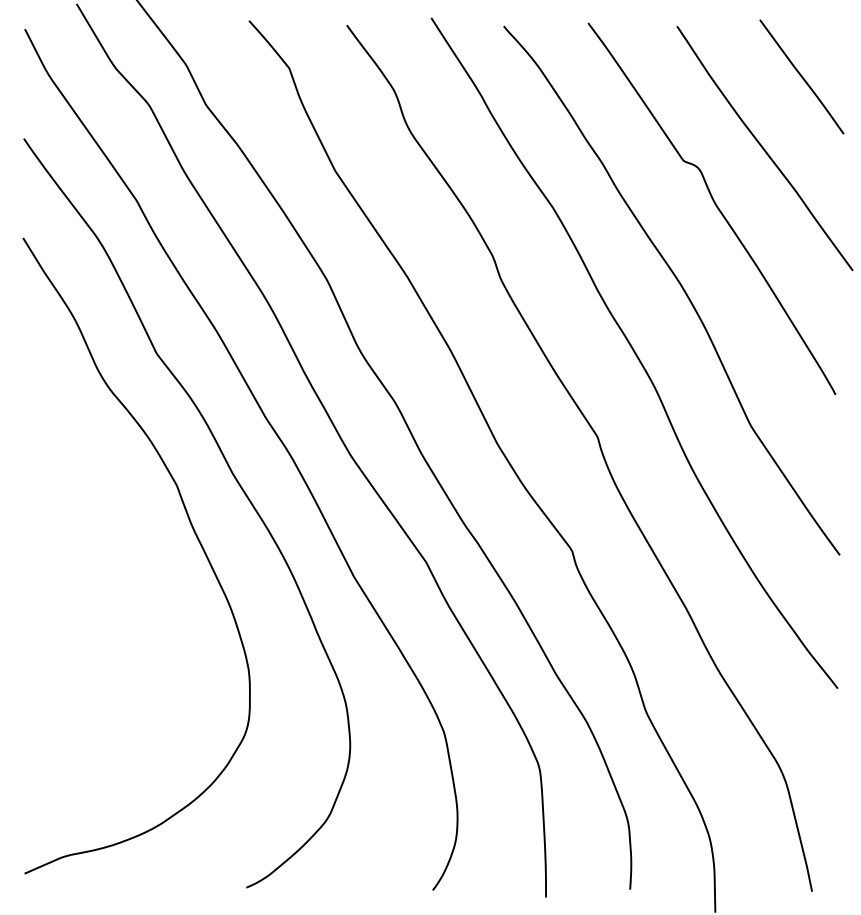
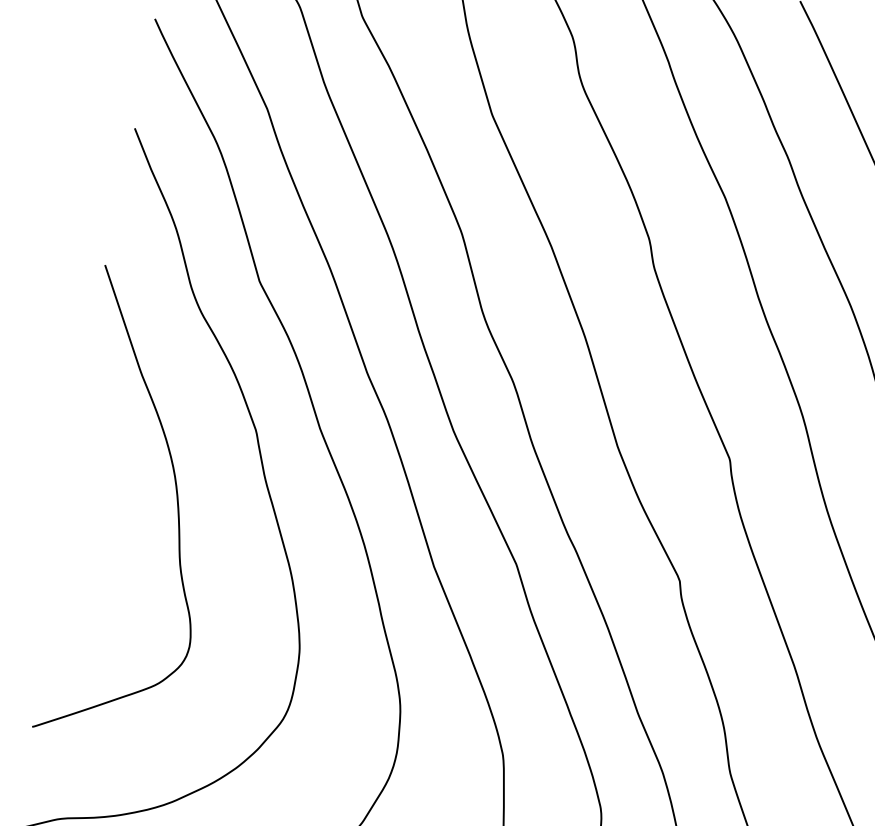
curve: (118, 563) -> (176, 506), added

